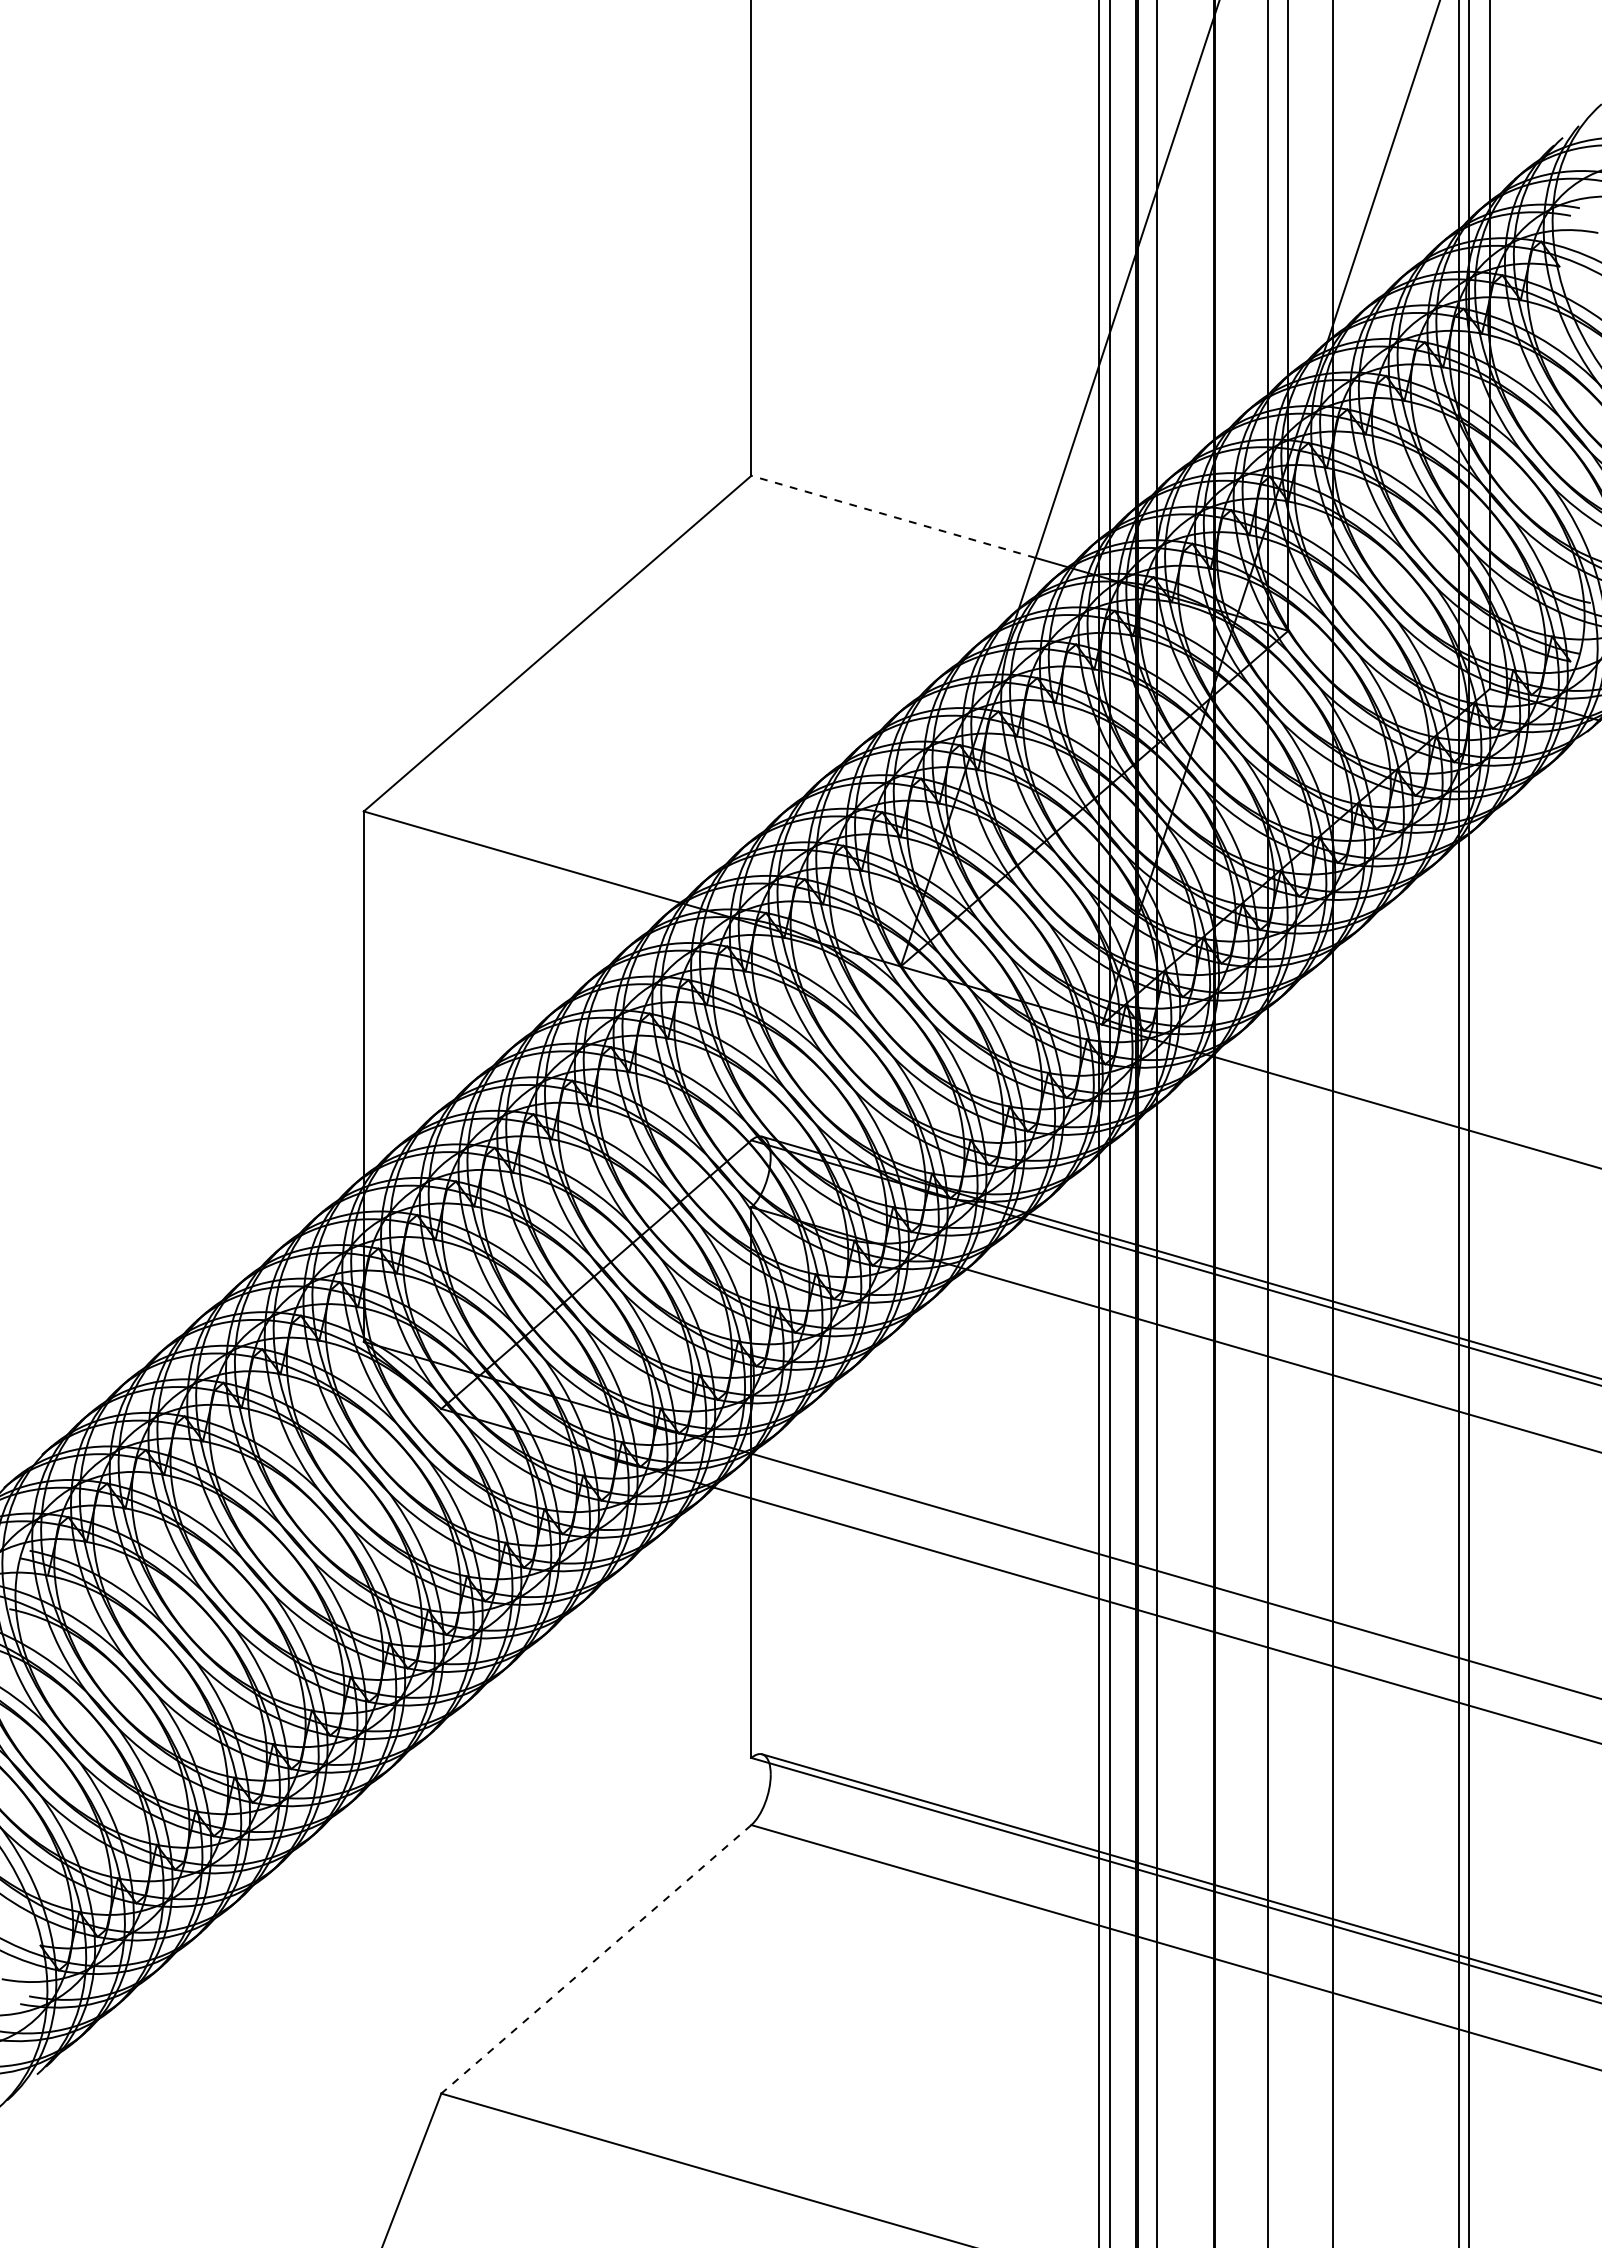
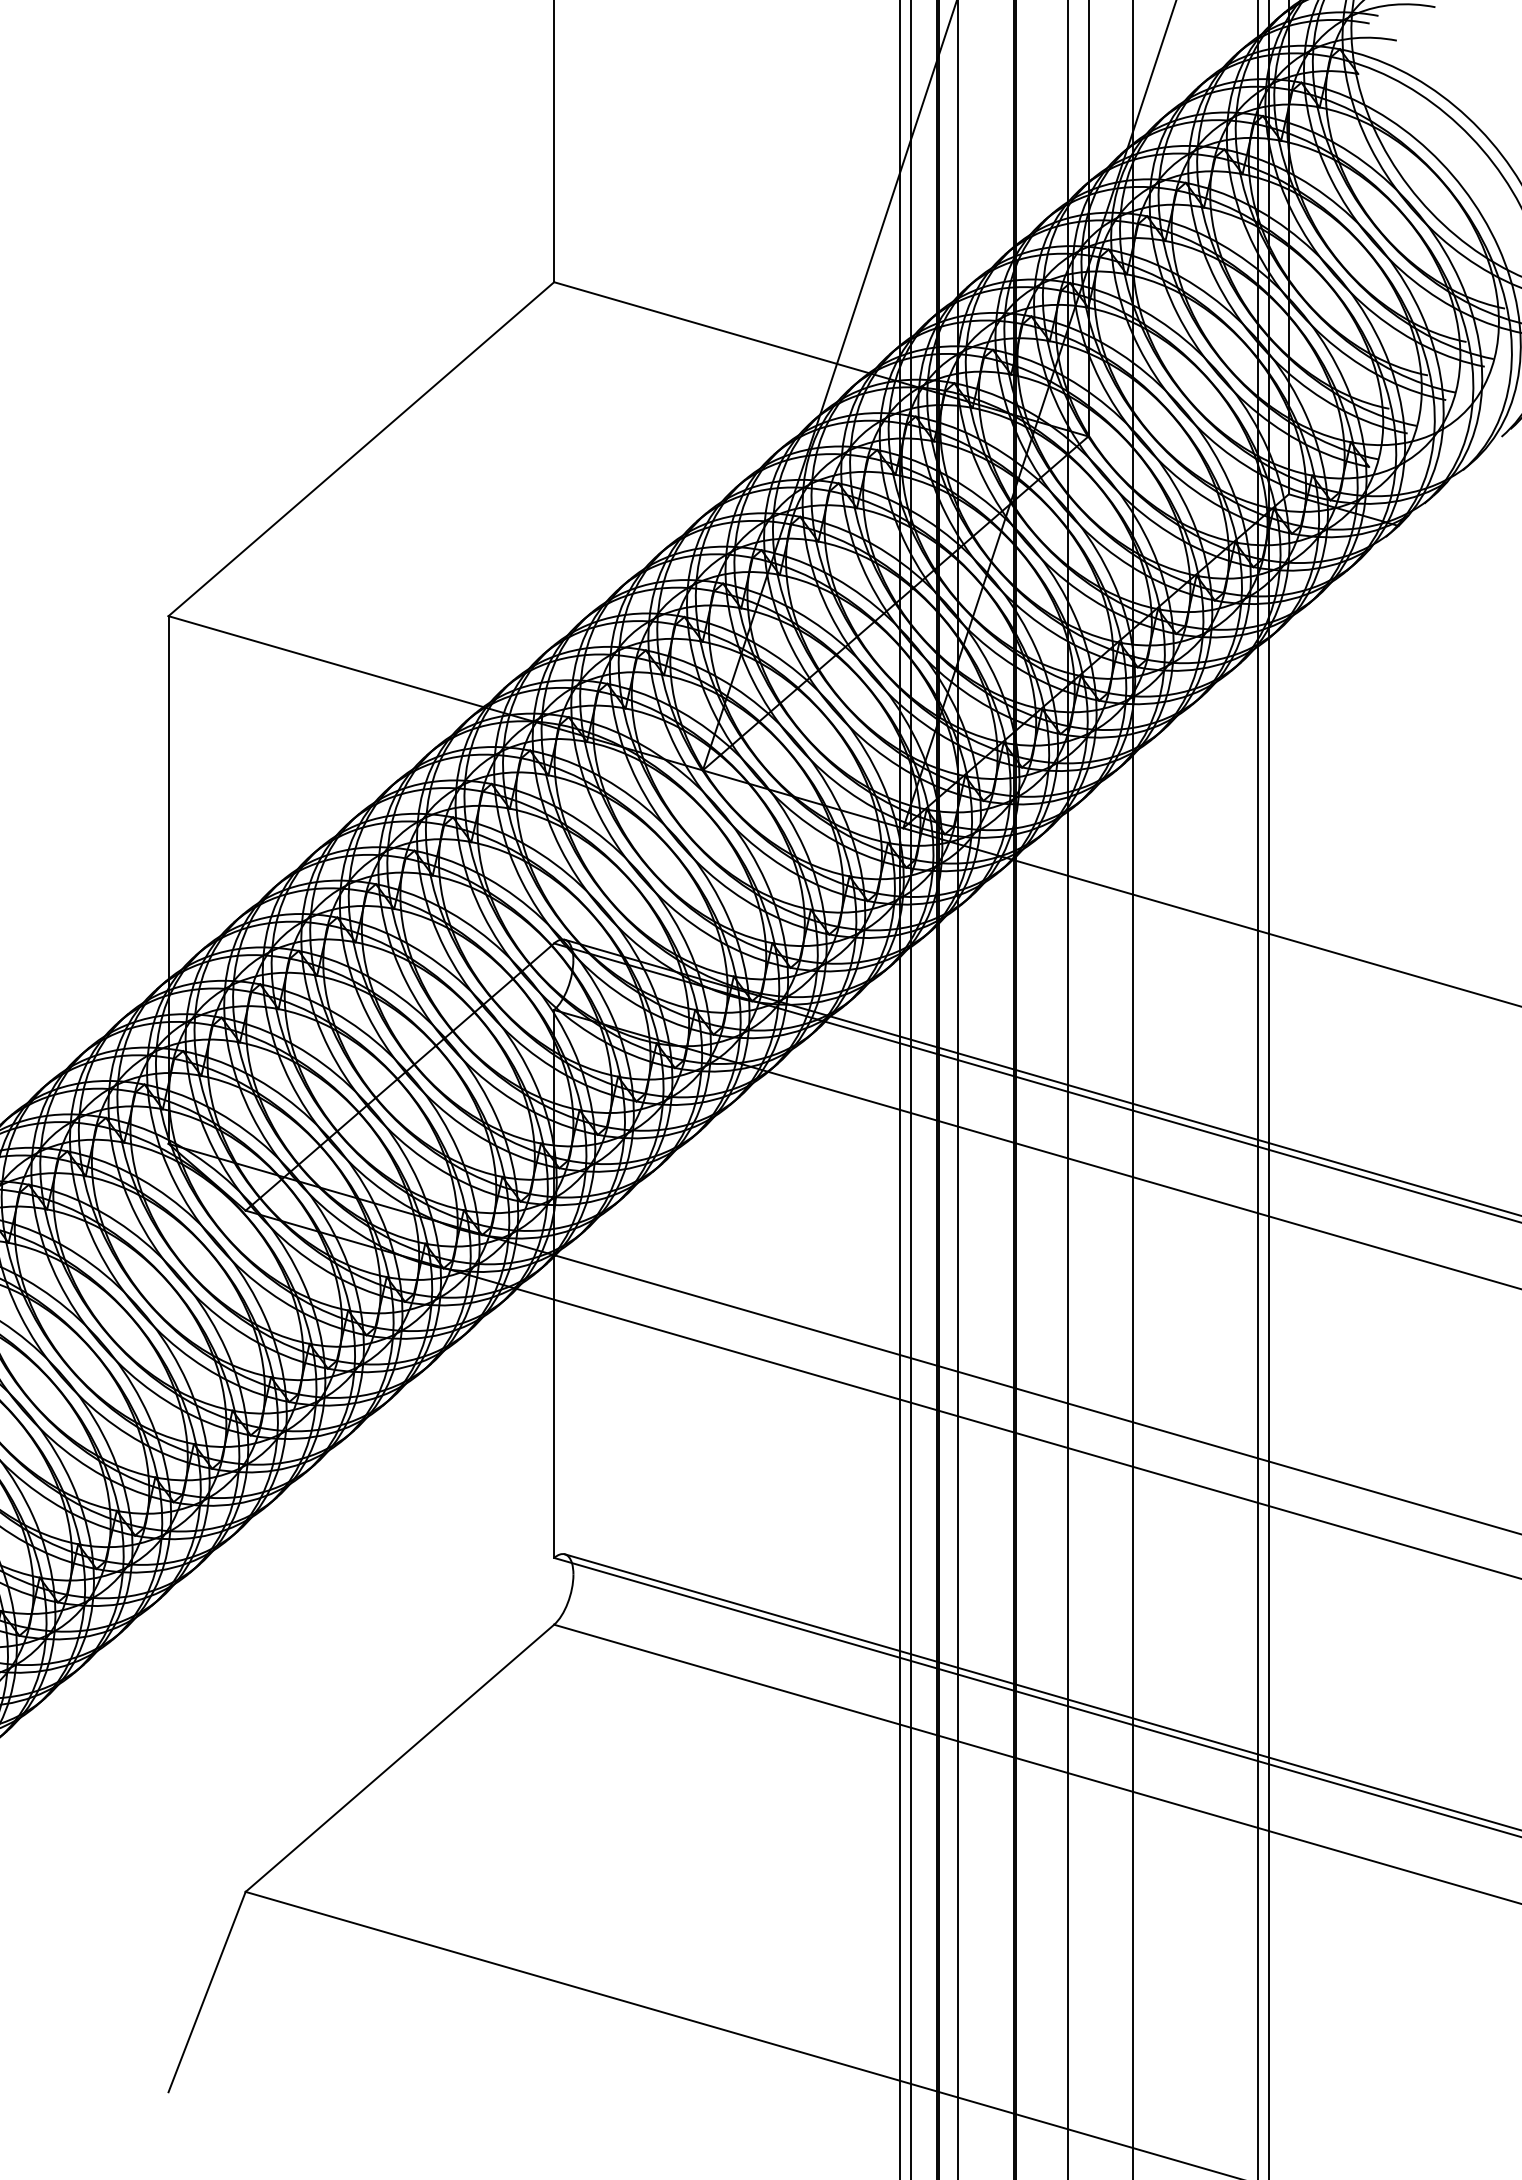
line: (893, 516) -> (695, 322), dashed -> solid
line: (595, 1959) -> (399, 1758), dashed -> solid

